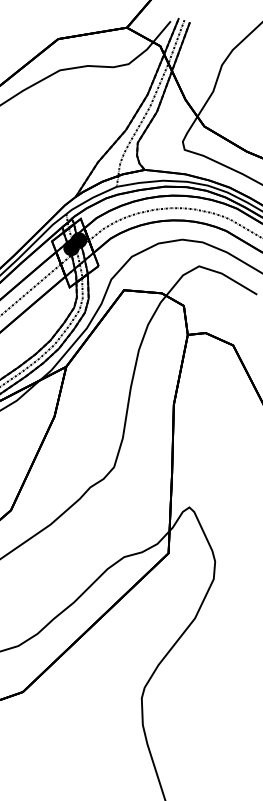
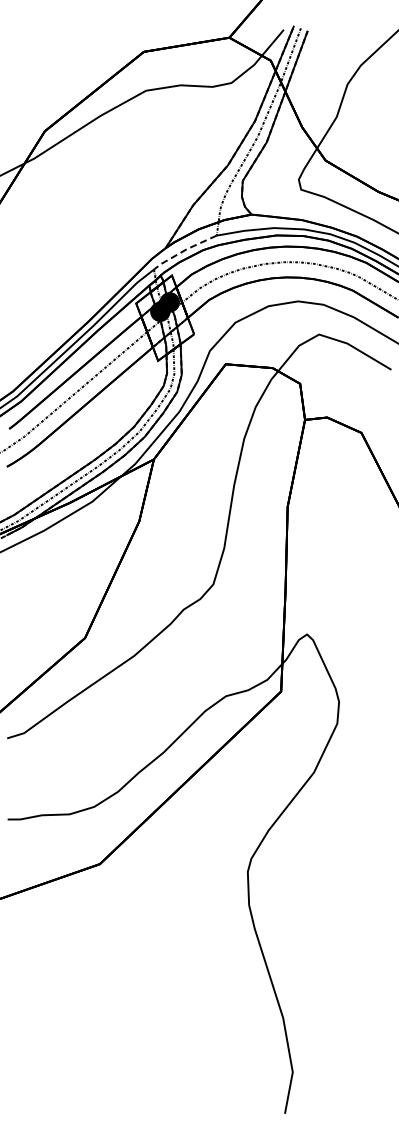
line: (90, 199) -> (183, 251), solid -> dashed

